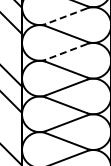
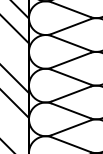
line: (66, 16) -> (71, 26), dashed -> solid
line: (66, 51) -> (71, 59), dashed -> solid

